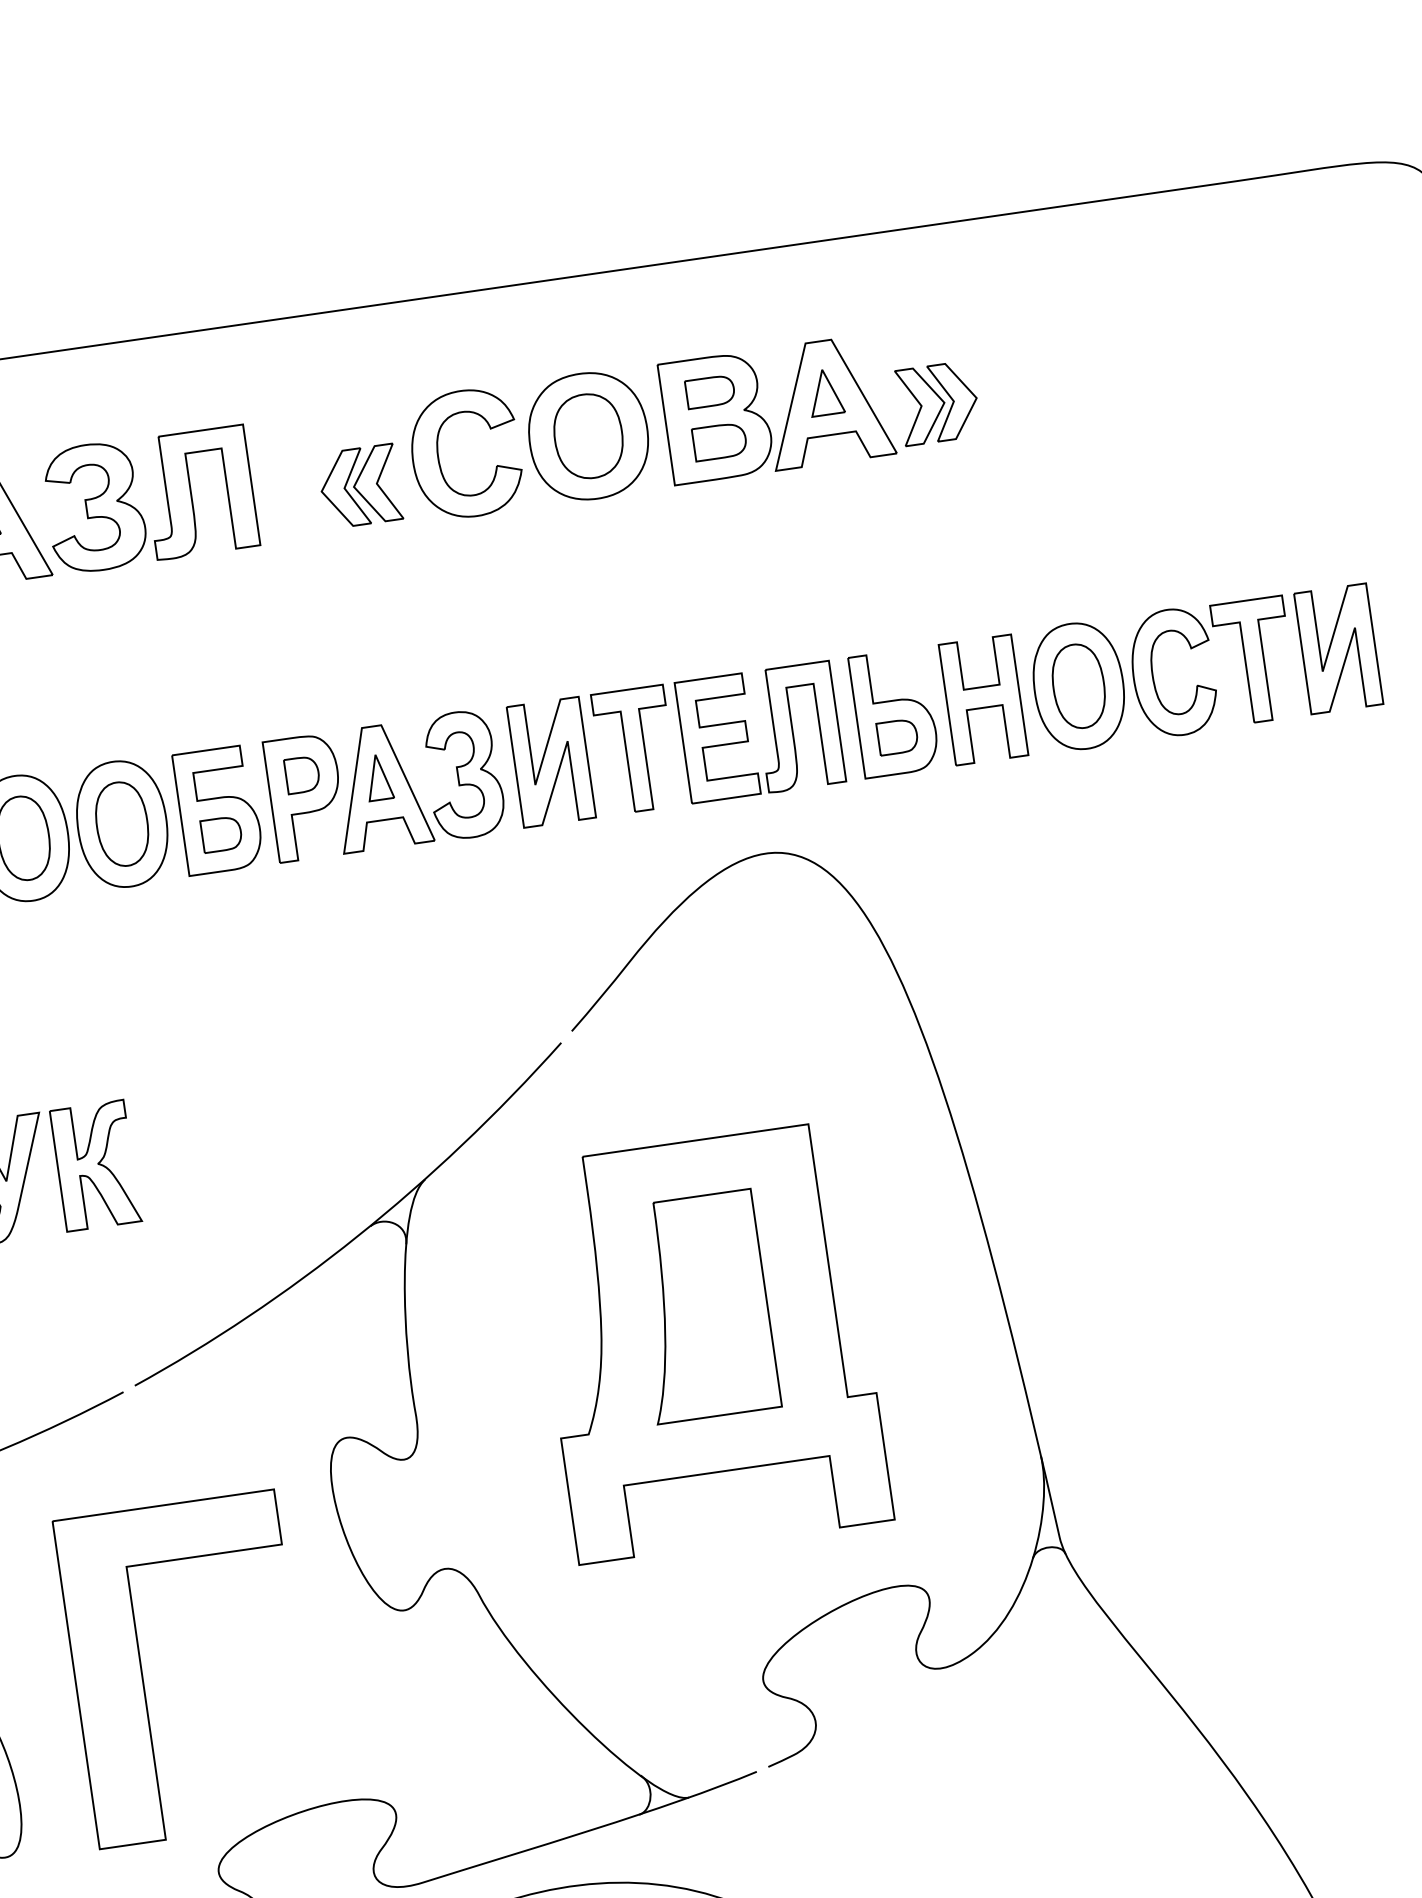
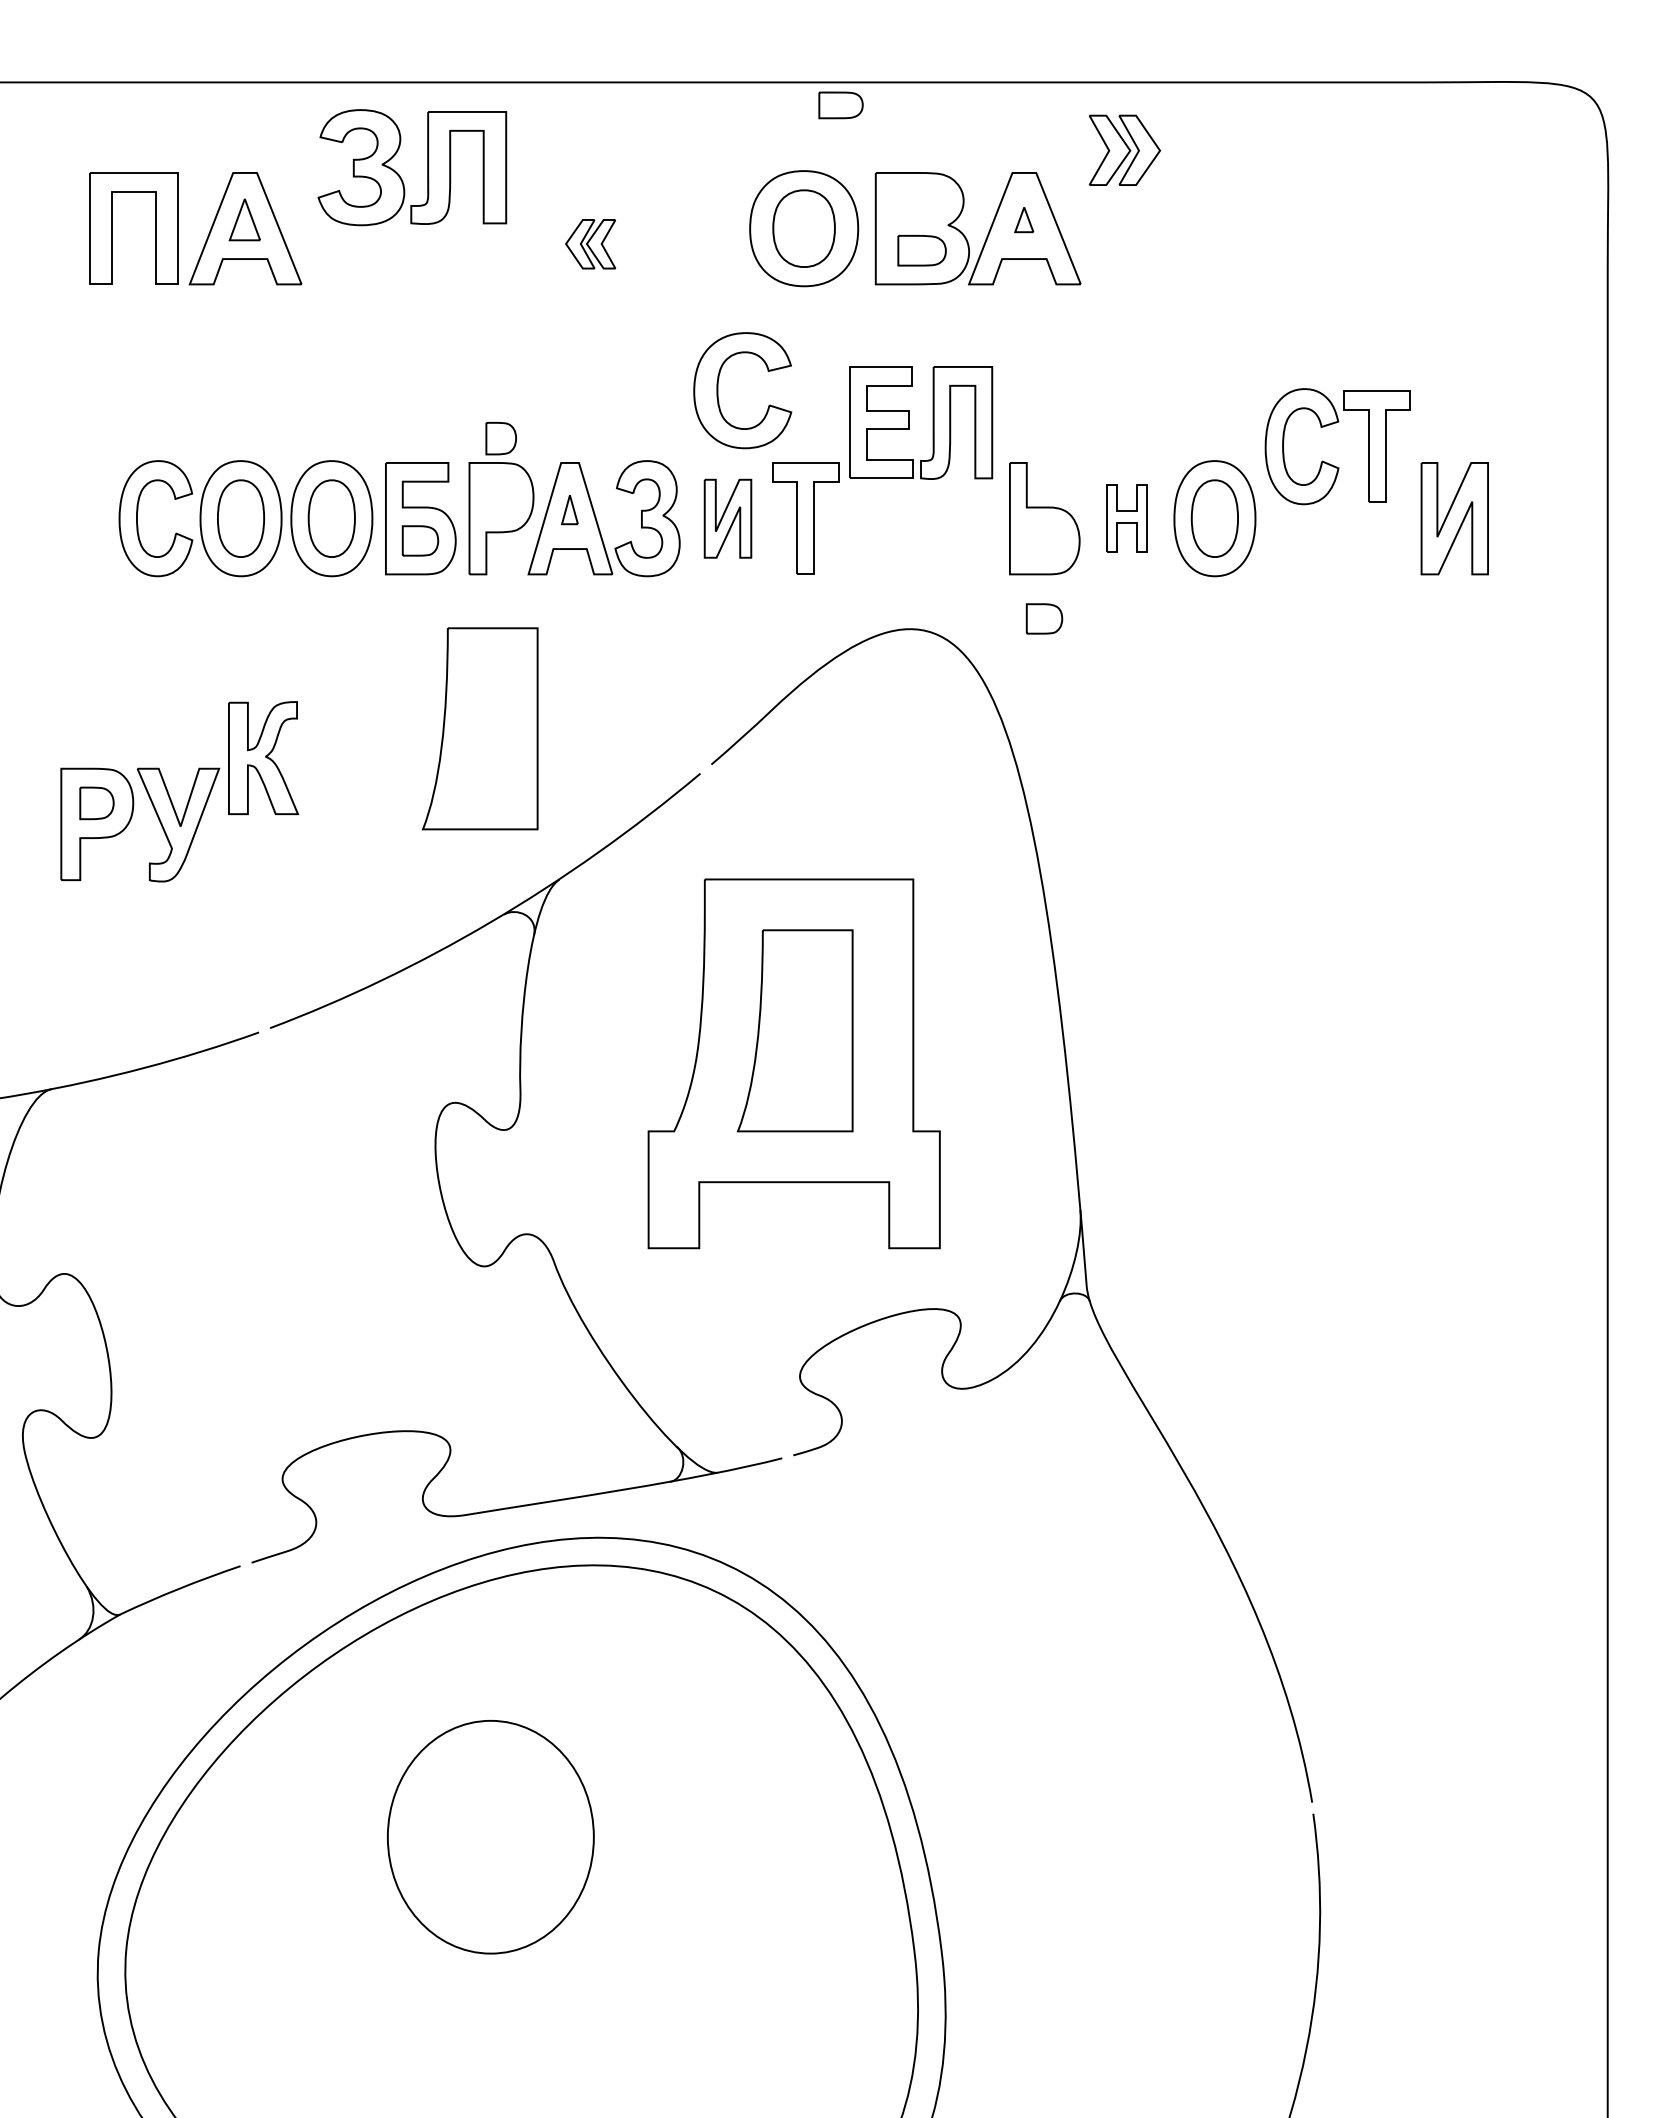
part: (825, 391) -> (1024, 219), size x0.6
part: (709, 392) -> (840, 105), moved
part: (937, 402) -> (1124, 149), moved
part: (439, 457) -> (718, 390), moved
part: (359, 485) -> (590, 243), size x0.7
part: (137, 508) -> (399, 174), moved
part: (1209, 687) -> (1332, 464), moved
part: (983, 699) -> (1126, 518), size x0.6
part: (772, 730) -> (932, 422), moved
part: (897, 736) -> (1044, 618), moved
part: (550, 762) -> (727, 518), size x0.7
part: (301, 774) -> (500, 438), moved
part: (378, 777) -> (569, 509), size x0.7
part: (315, 1028) -> (480, 728), added
part: (95, 1166) -> (263, 758), moved
part: (142, 1675) -> (239, 1291), removed

